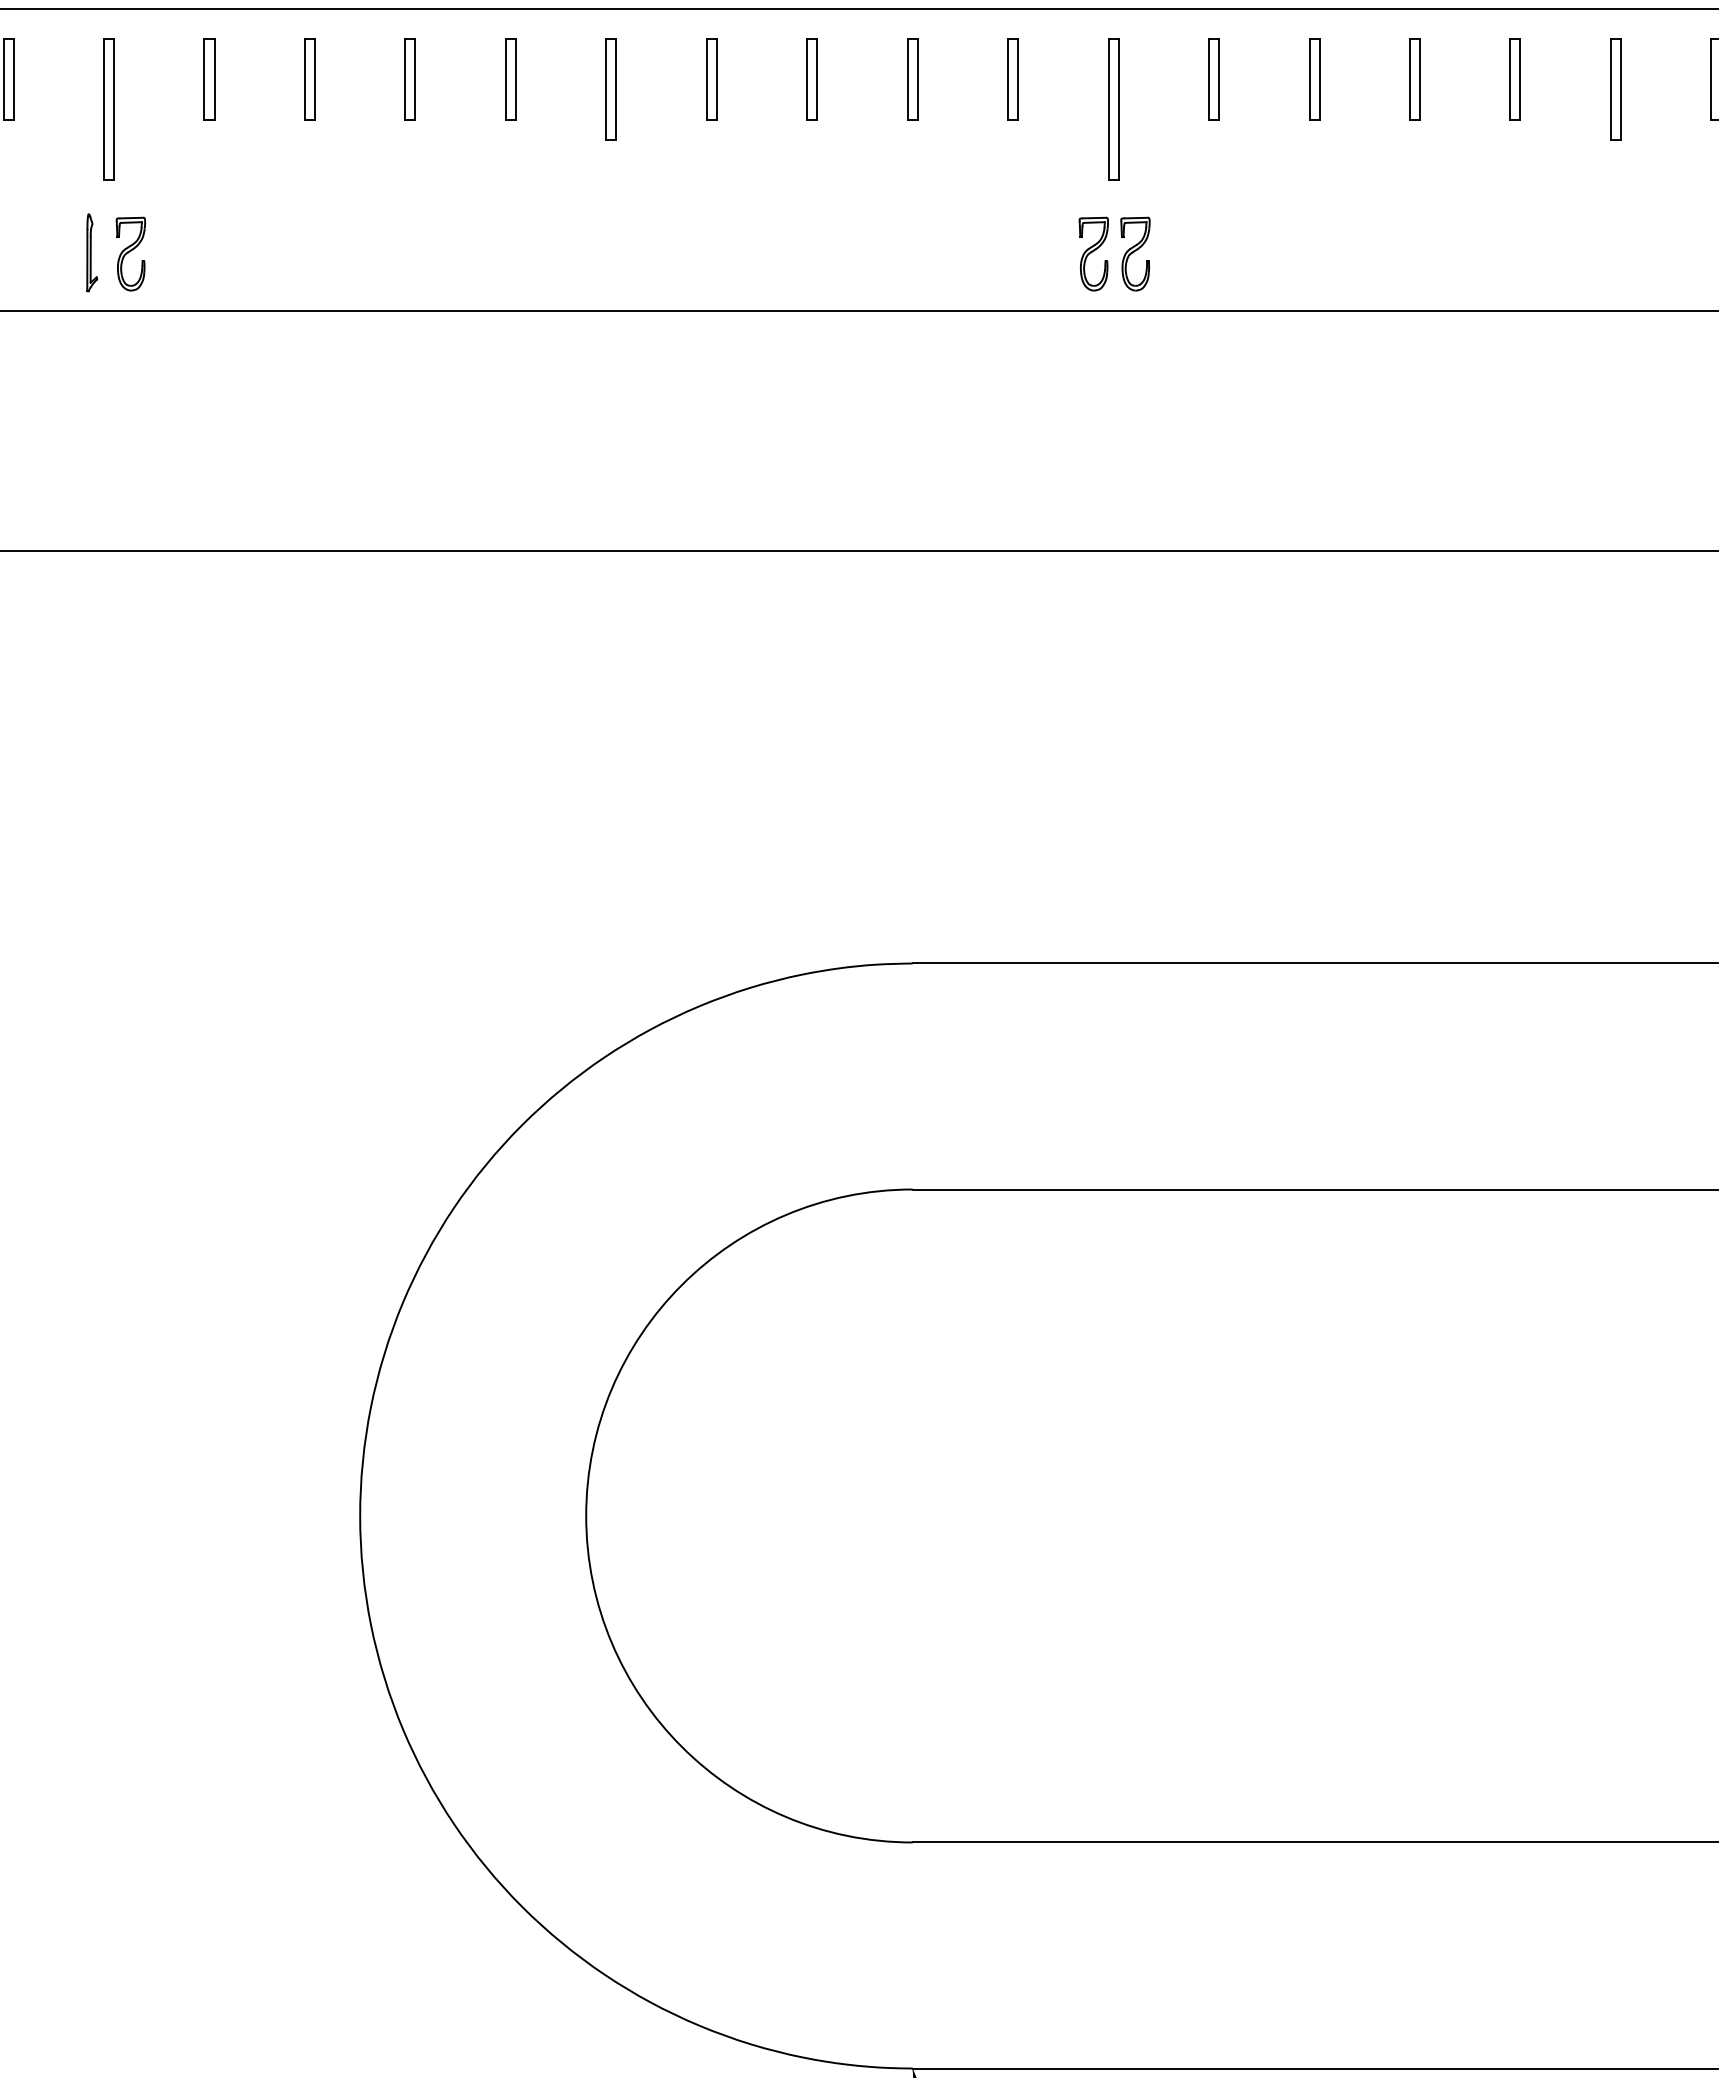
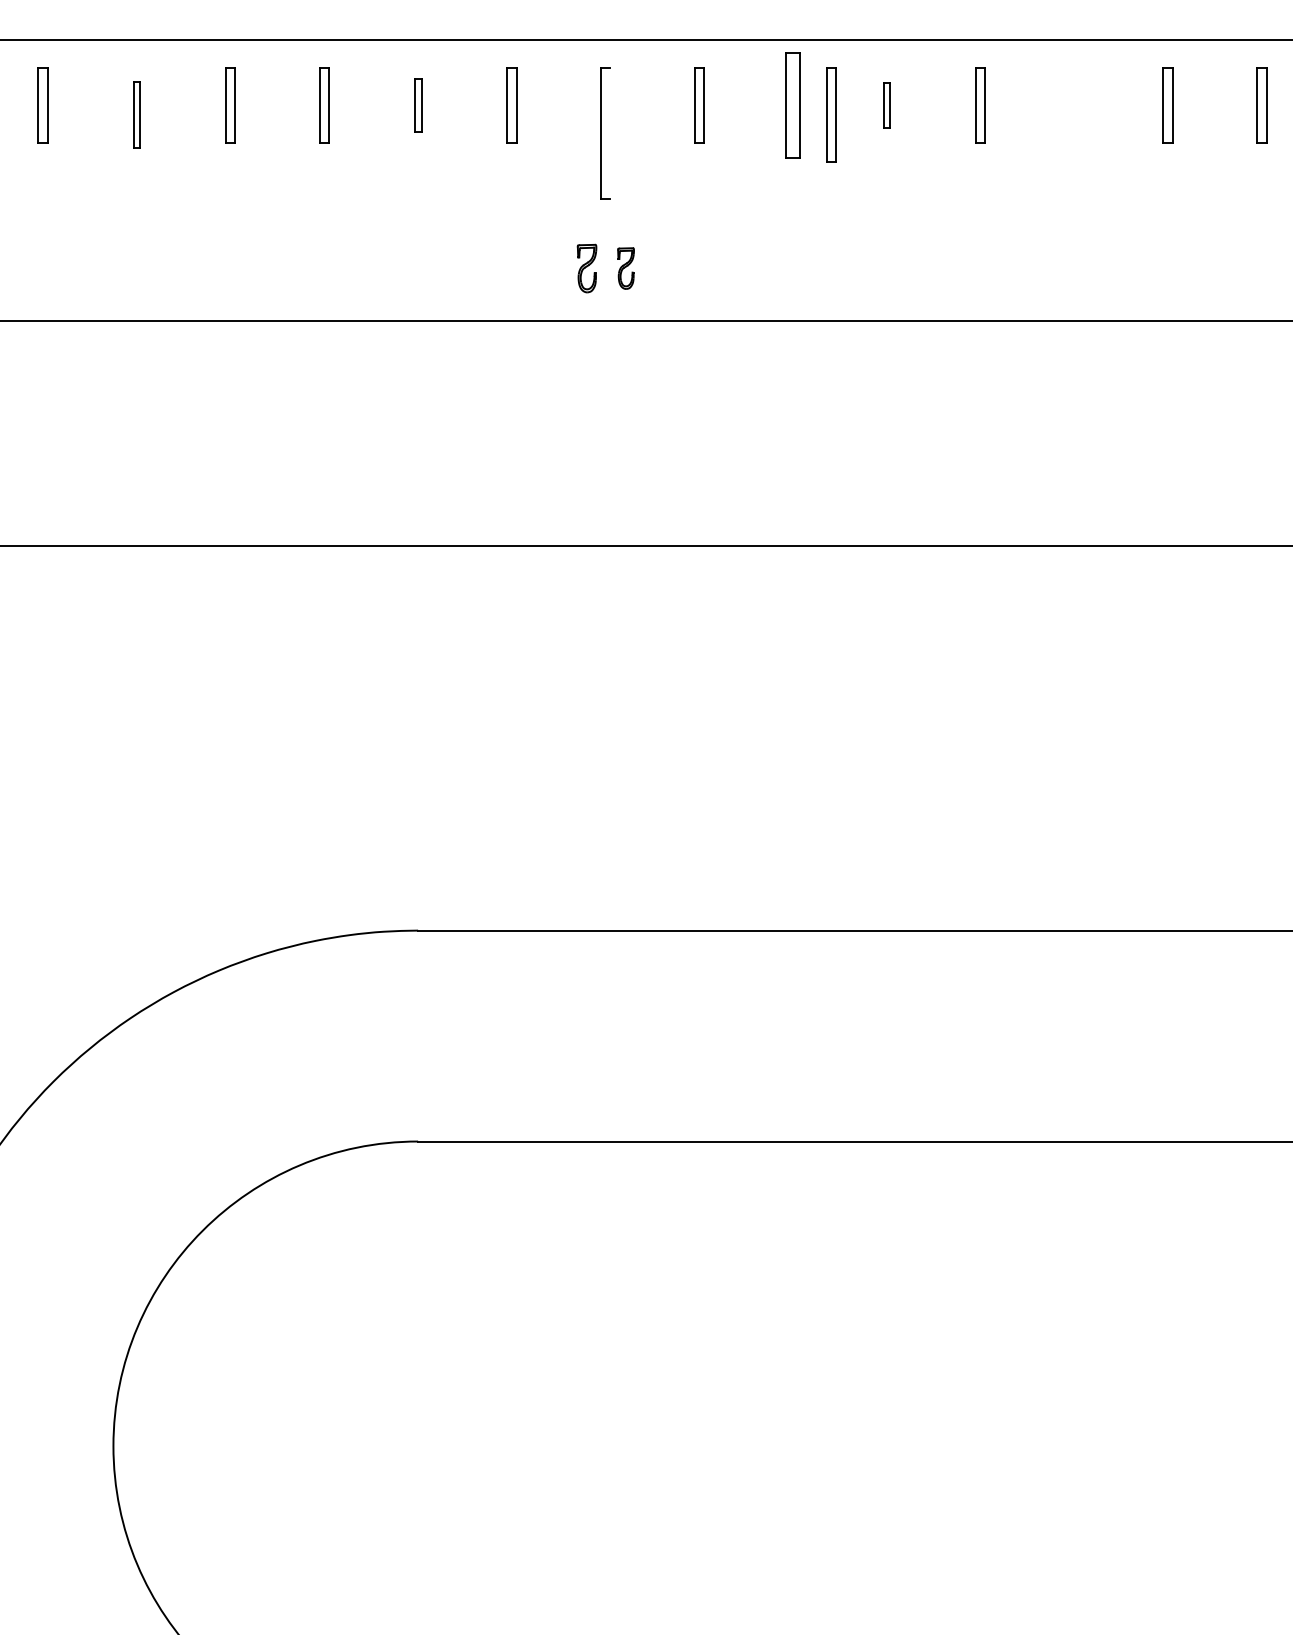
part: (912, 79) -> (417, 105), size x0.7
part: (1314, 79) -> (793, 105), size x1.4
part: (1414, 79) -> (886, 105), size x0.6
part: (610, 89) -> (136, 114), size x0.7
part: (1615, 89) -> (831, 114), moved
line: (1118, 109) -> (610, 133), removed
part: (1093, 253) -> (586, 268), size x0.7
part: (1135, 253) -> (626, 268), size x0.6

